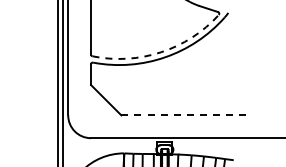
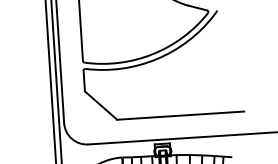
arc: (161, 52) -> (153, 54), dashed -> solid
line: (185, 115) -> (181, 115), dashed -> solid

